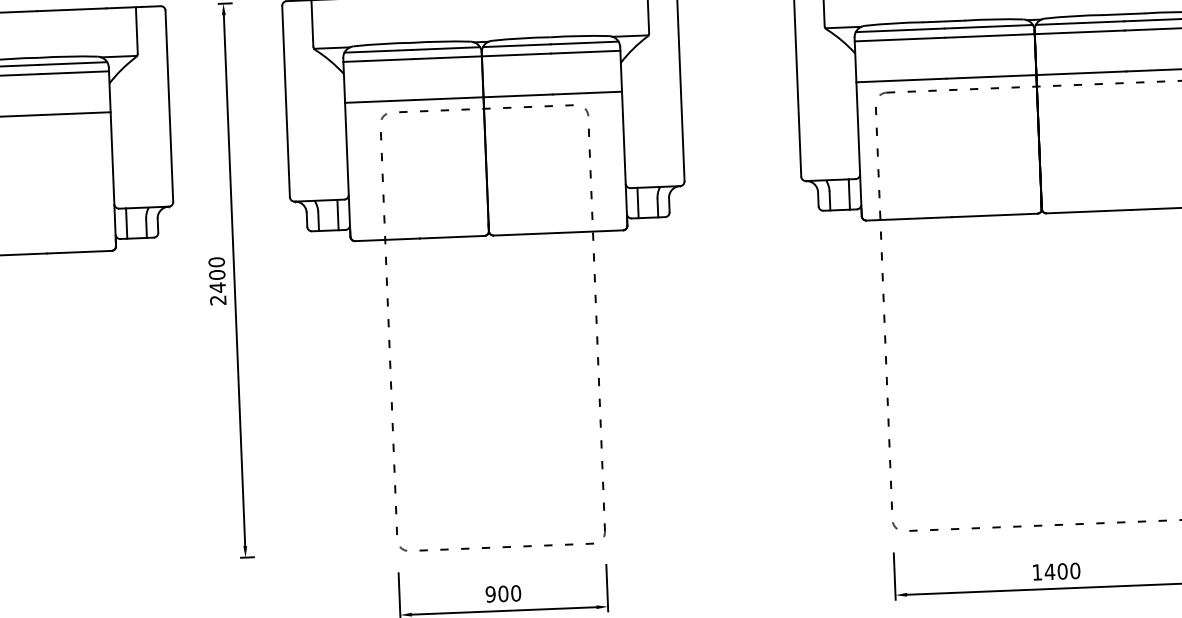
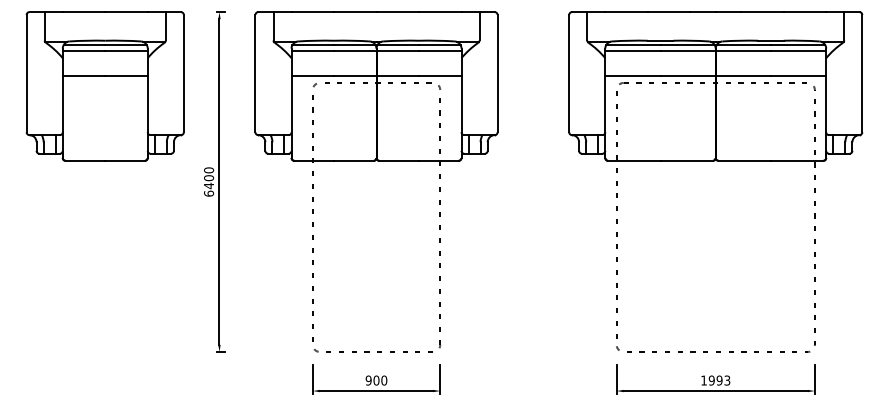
text: (219, 299) -> (209, 193), 2400 -> 6400
text: (1062, 571) -> (719, 380), 1400 -> 1993

